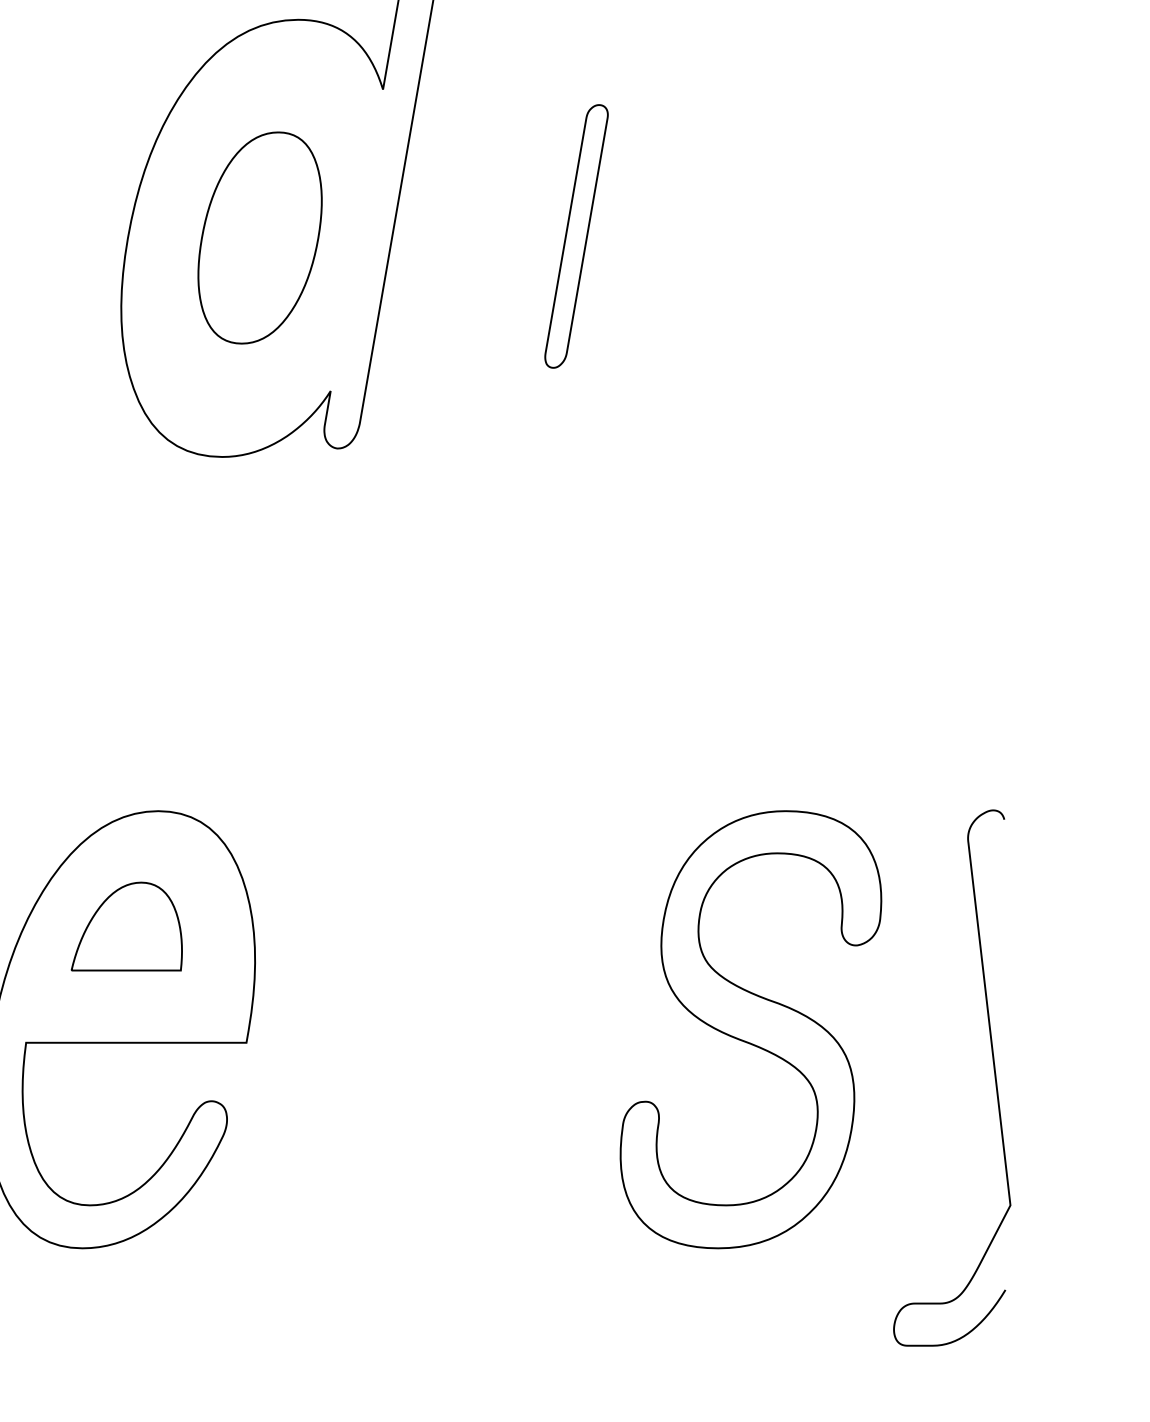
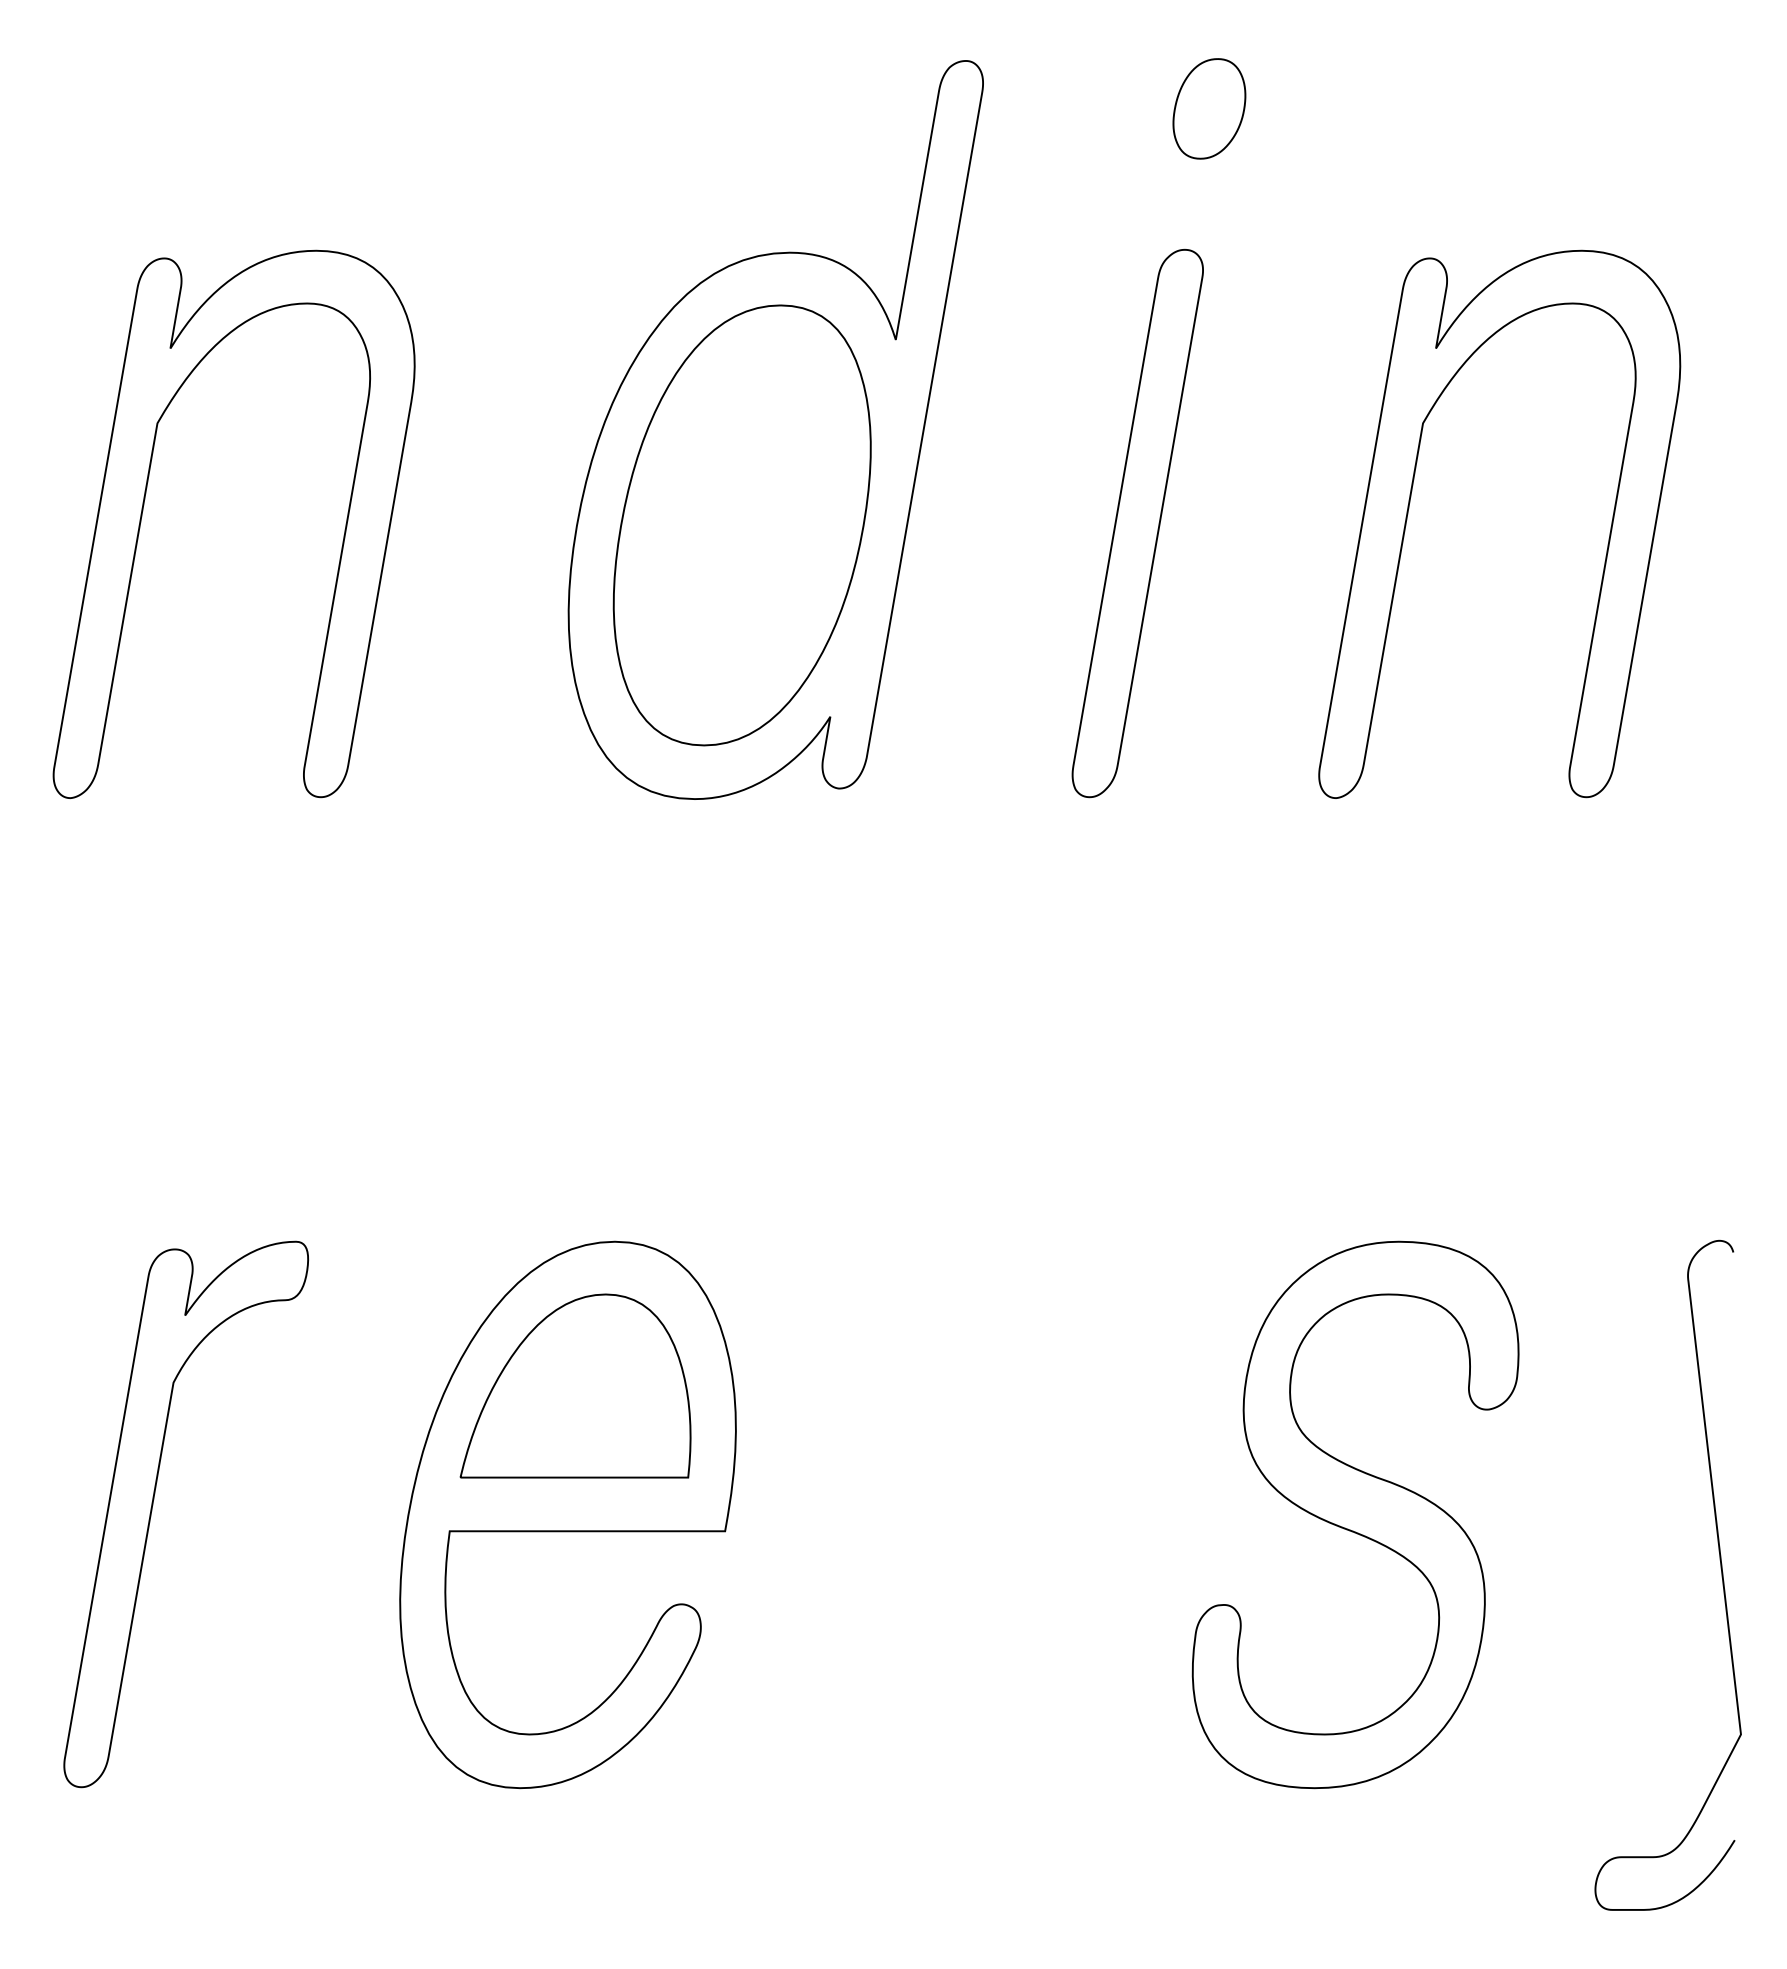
part: (794, 224) -> (1409, 508), added
part: (576, 236) -> (1137, 523), size x1.67
part: (259, 238) -> (741, 525), size x1.67
part: (126, 926) -> (575, 1385), size x1.67
curve: (994, 1072) -> (1720, 1568), moved

